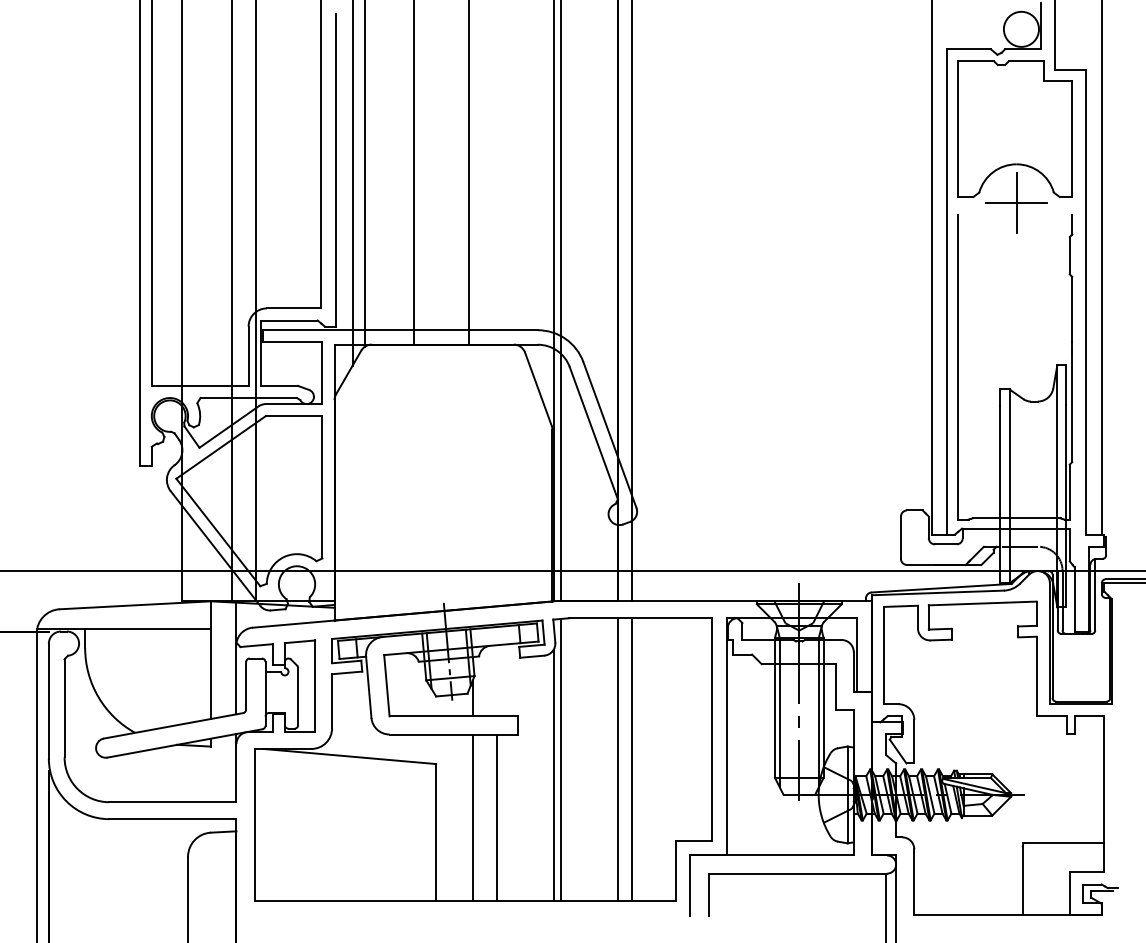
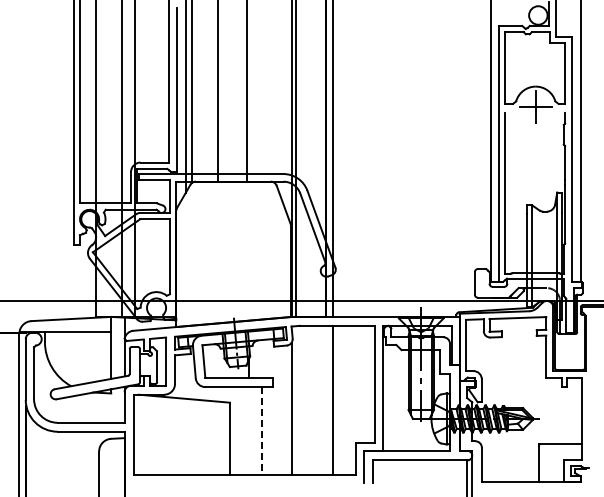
line: (560, 759) -> (295, 400), removed
line: (617, 759) -> (325, 400), removed
line: (473, 818) -> (249, 431), removed
line: (496, 818) -> (261, 431), solid -> dashed

